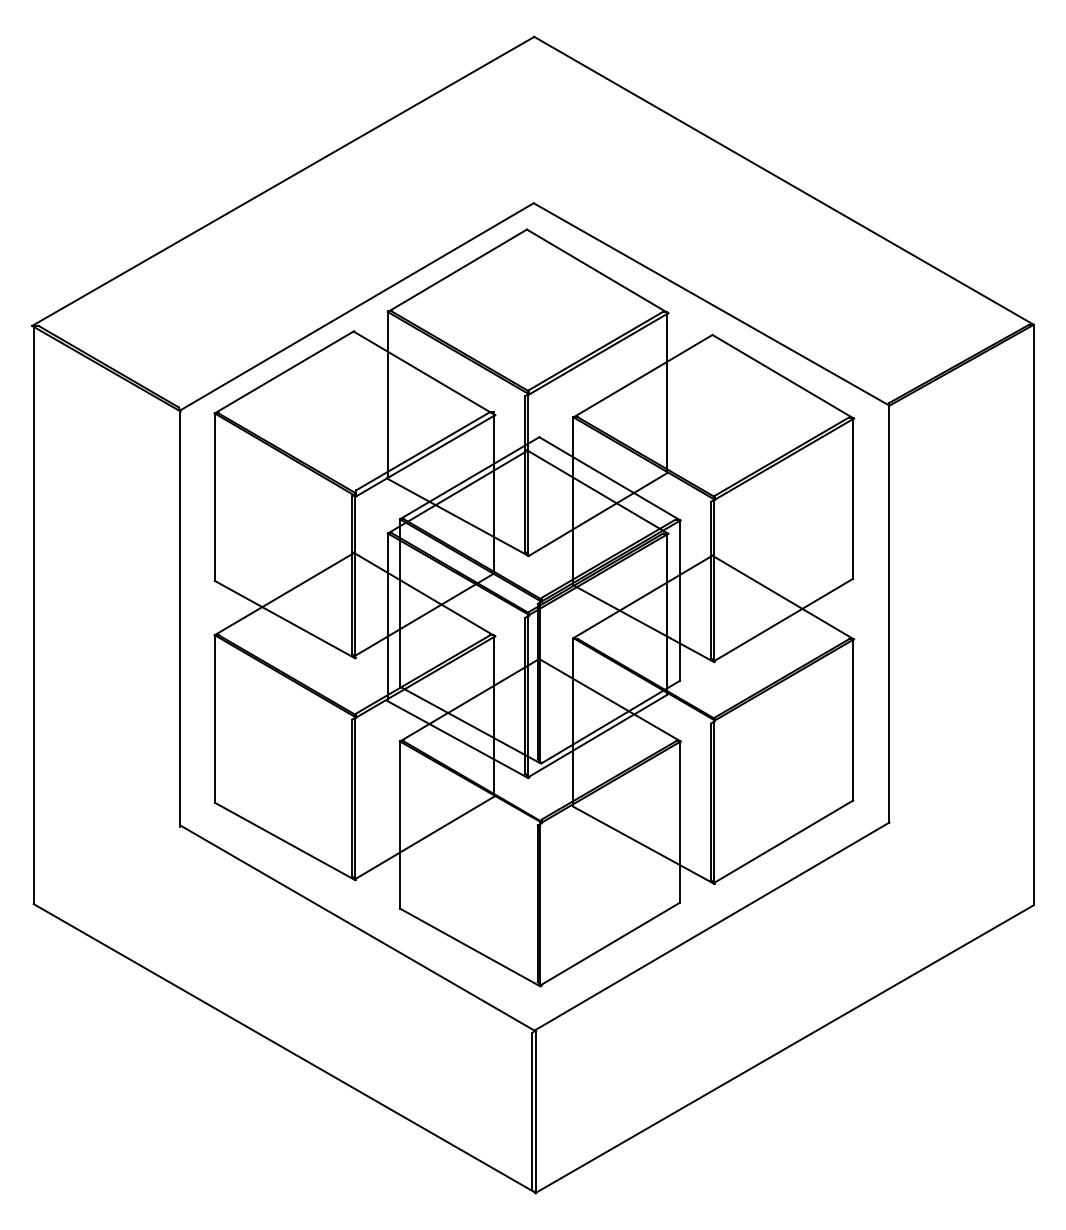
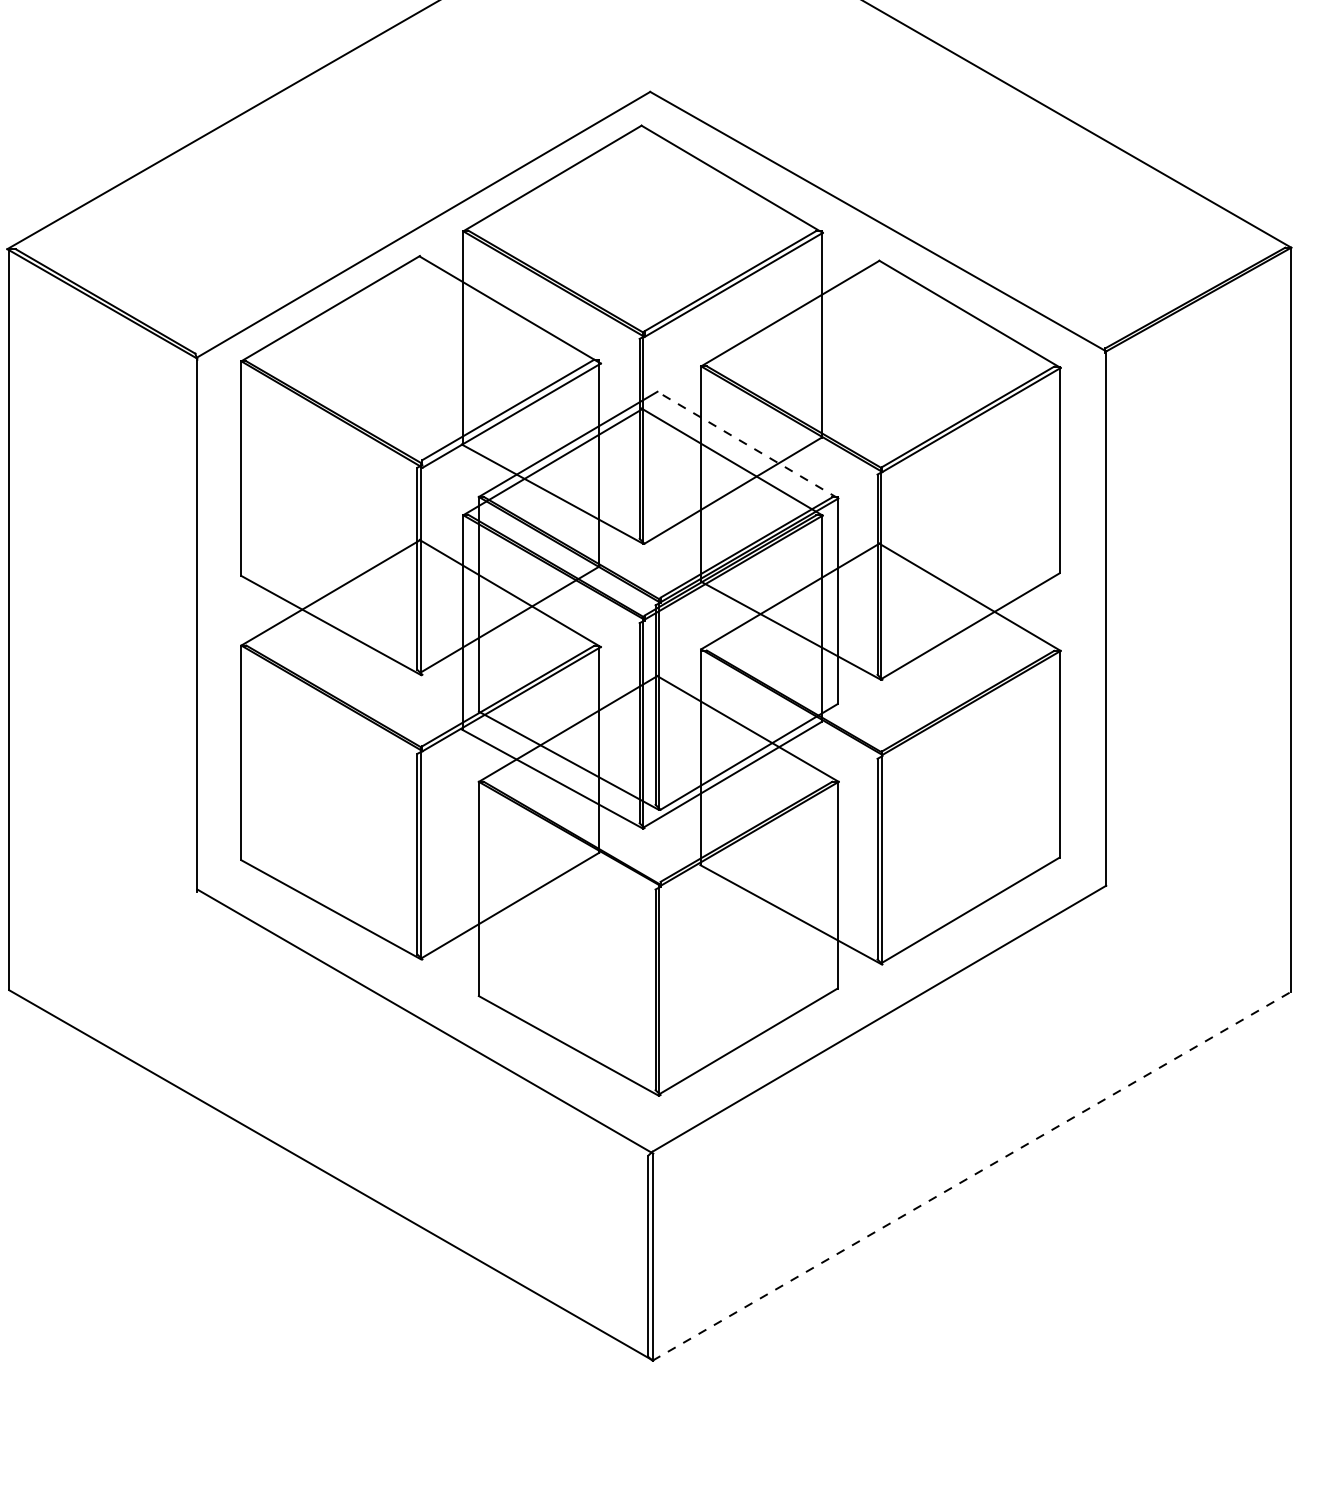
line: (610, 478) -> (748, 444), solid -> dashed
line: (784, 1049) -> (971, 1176), solid -> dashed

